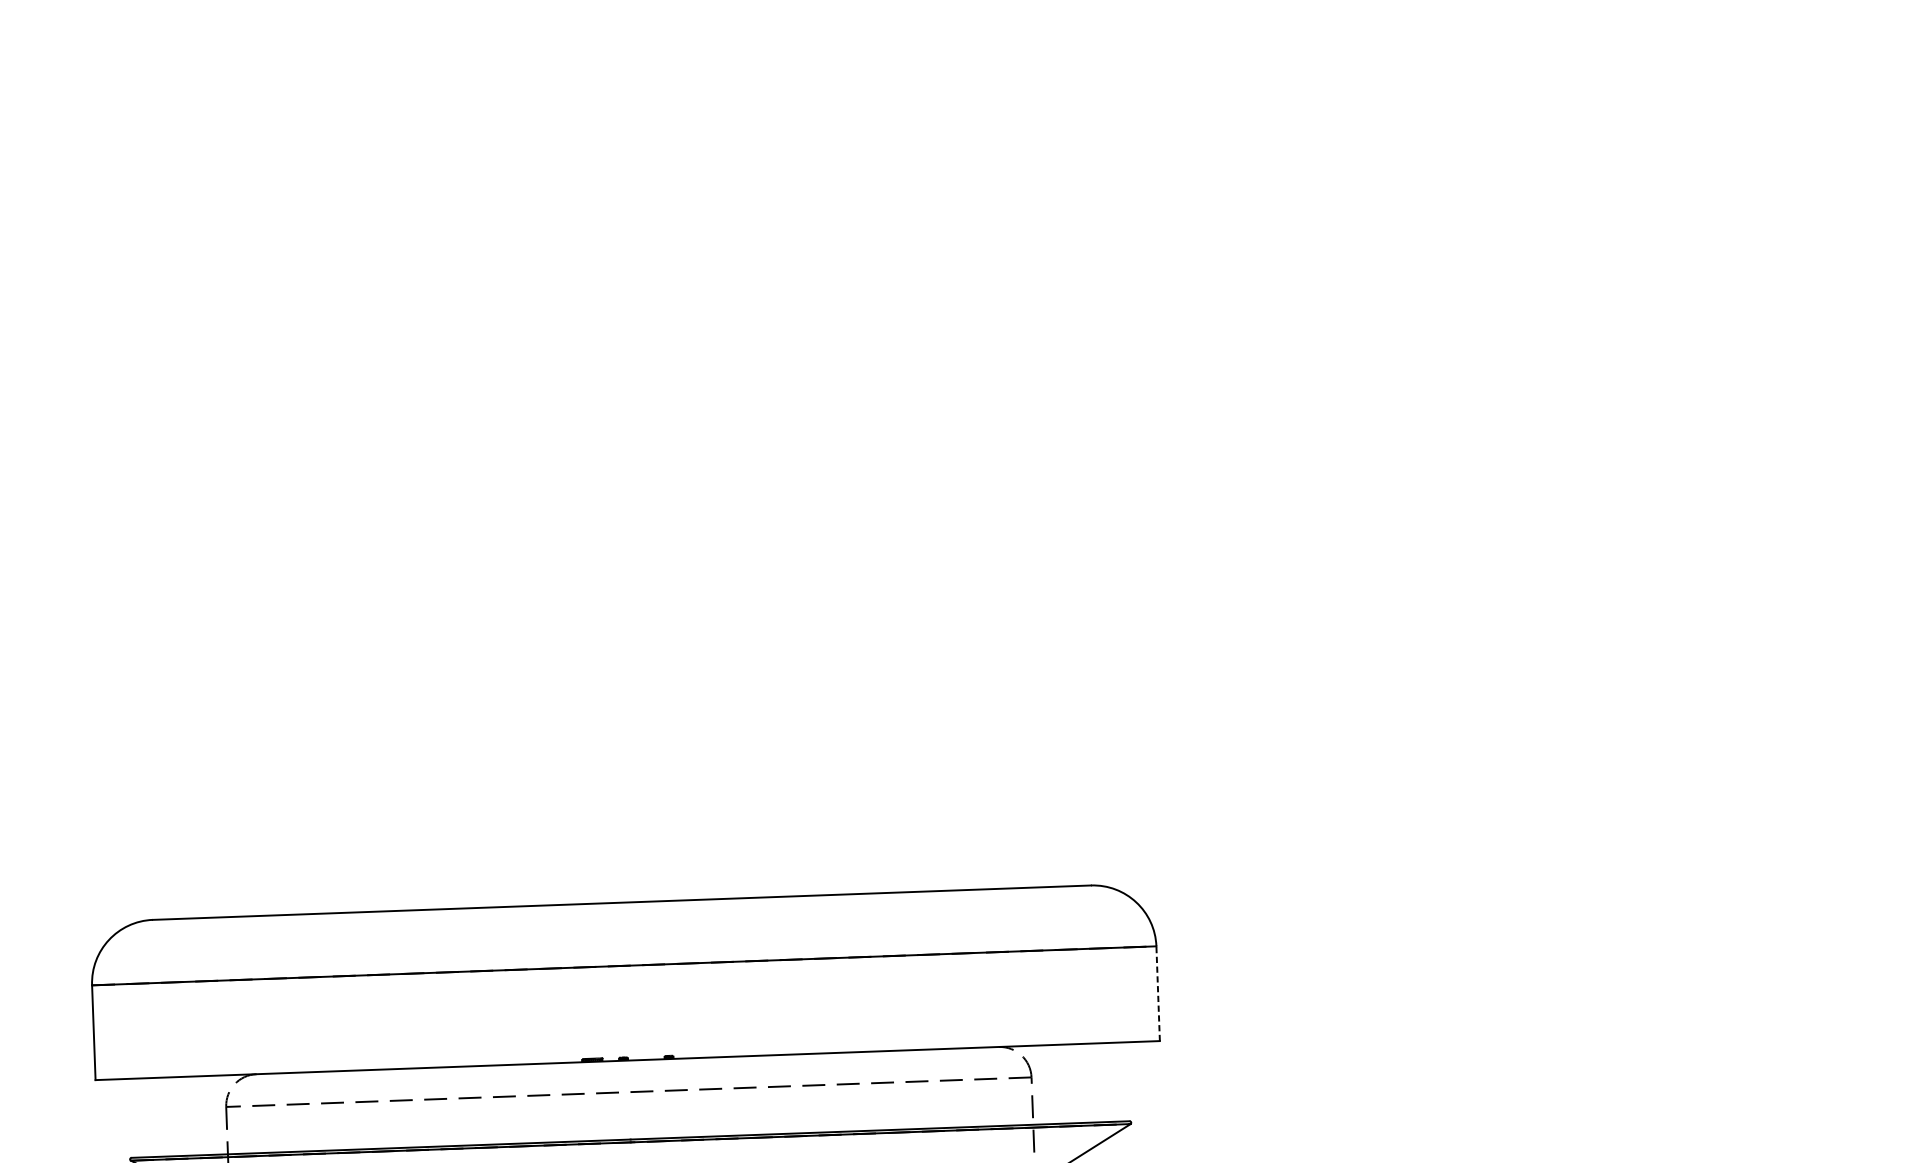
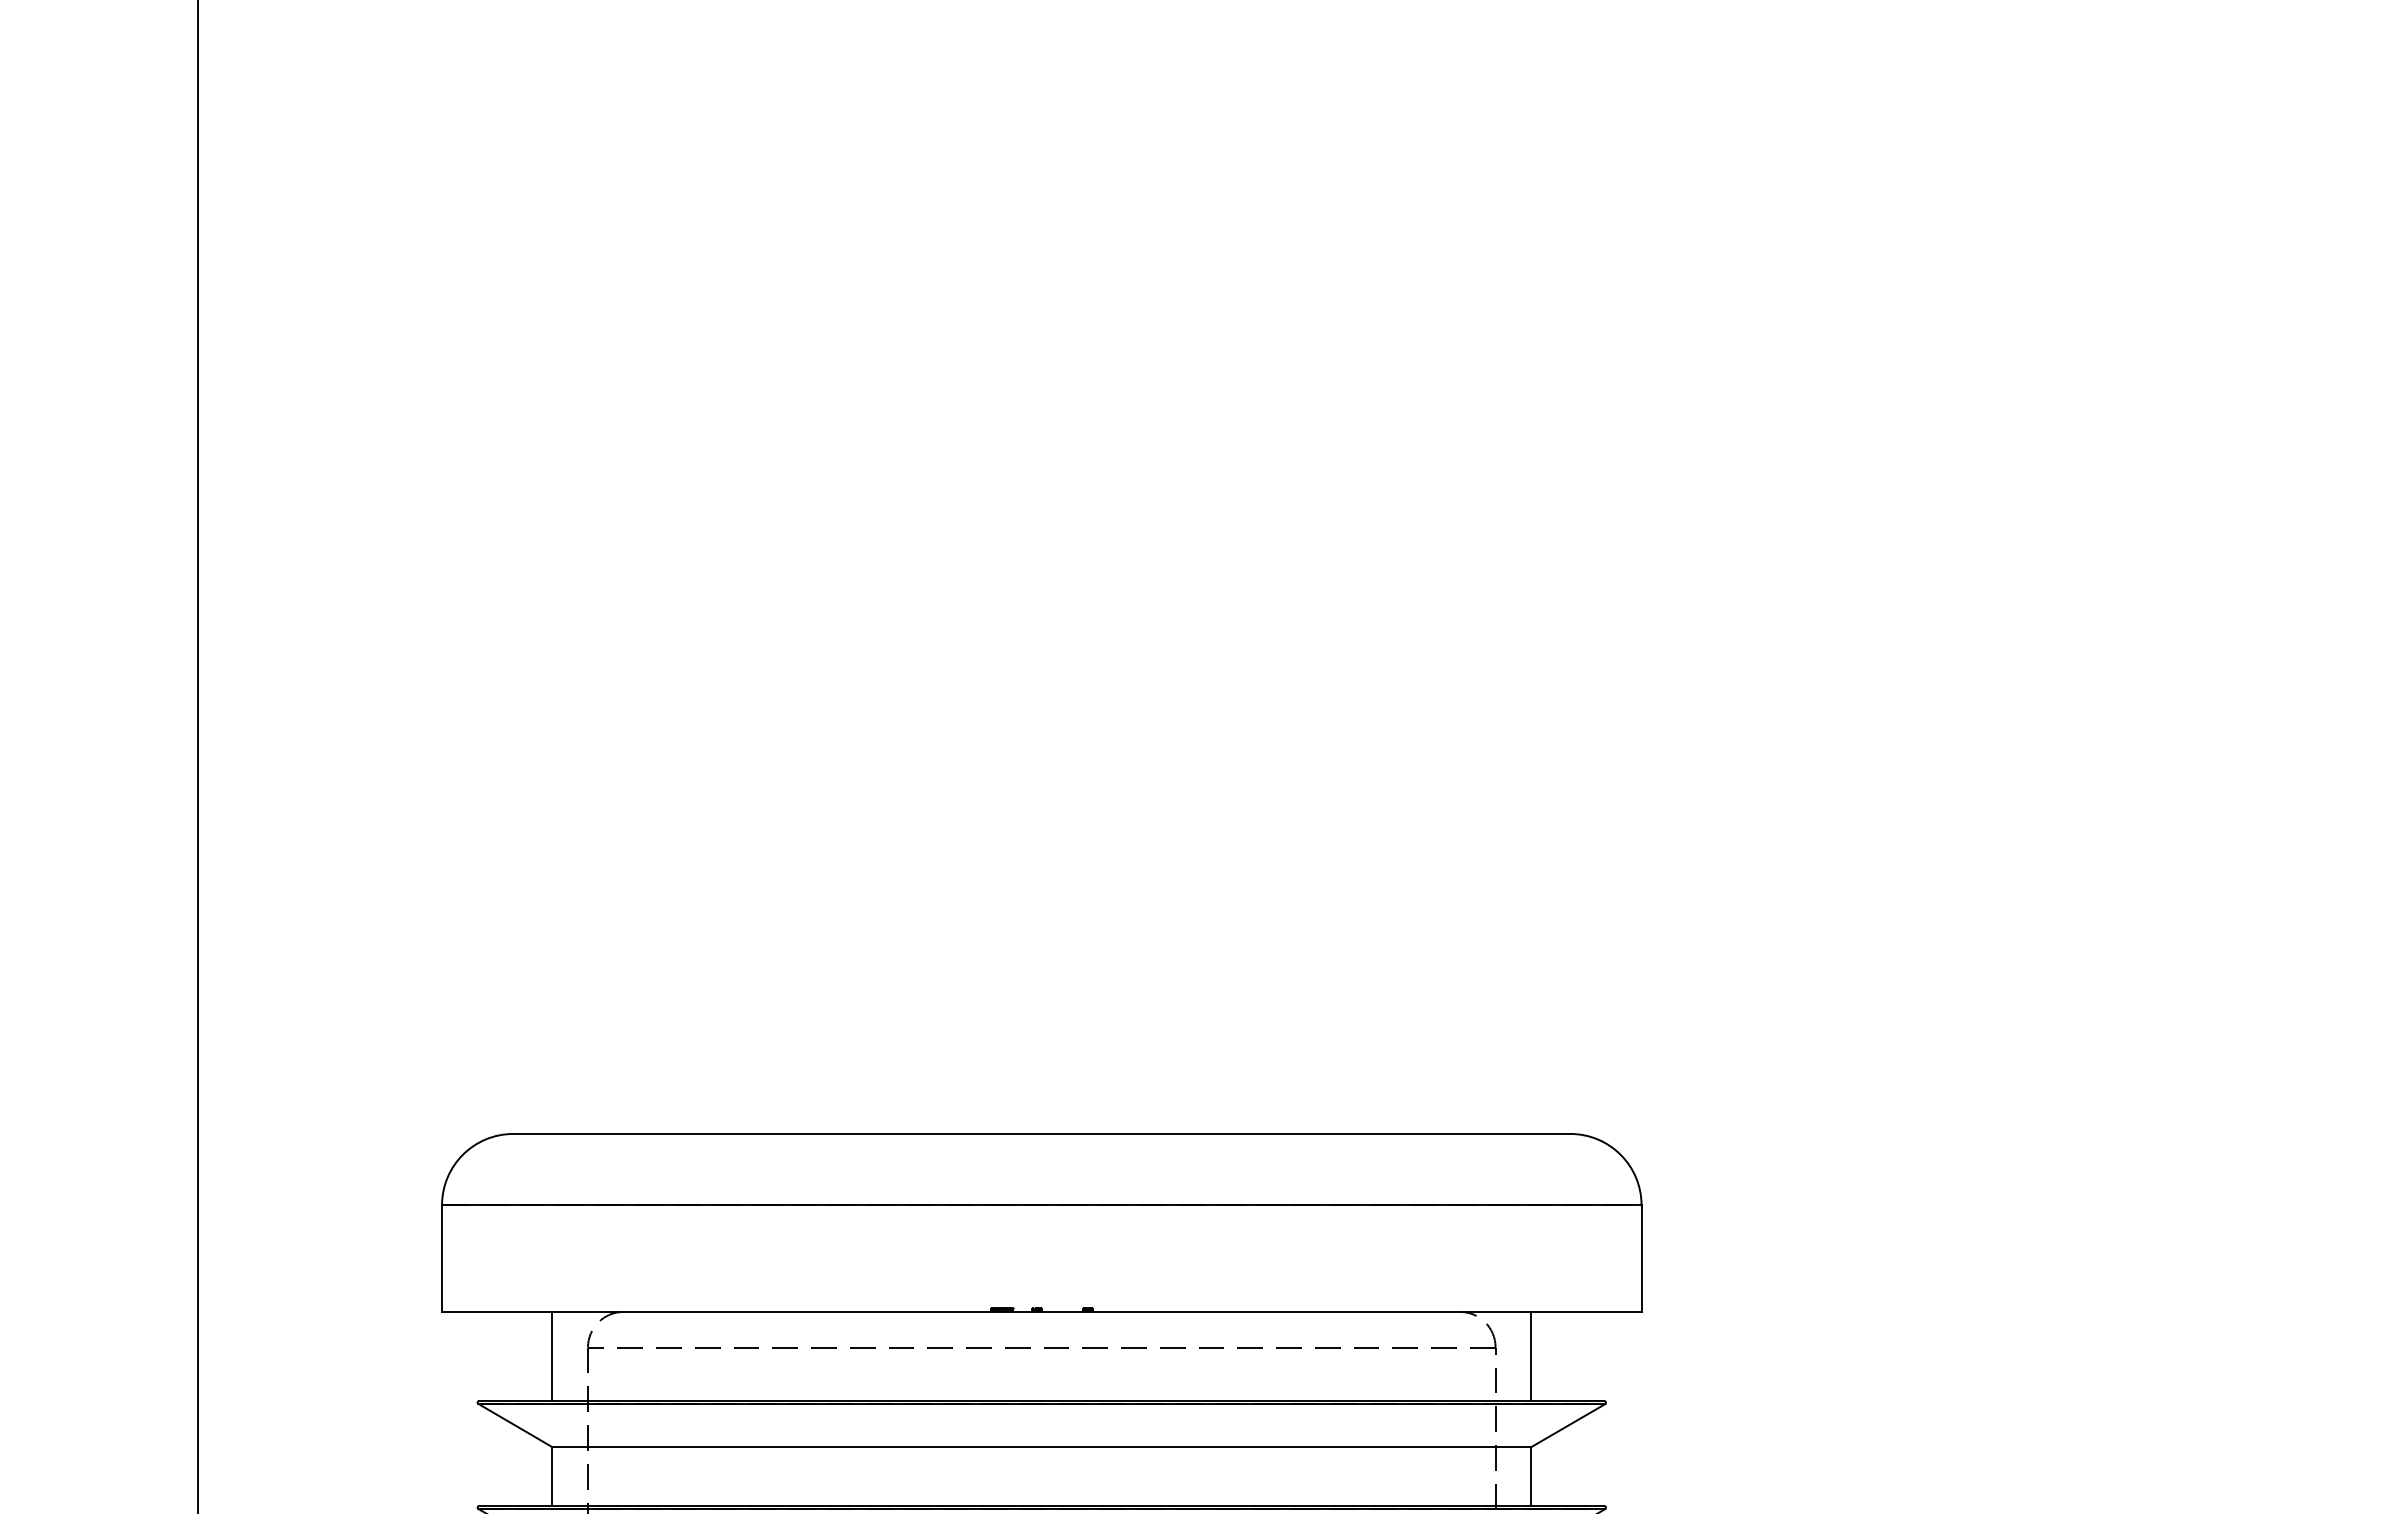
line: (1158, 993) -> (1641, 1258), dashed -> solid
line: (1063, 1083) -> (1531, 1355), added
line: (194, 1115) -> (552, 1355), added

